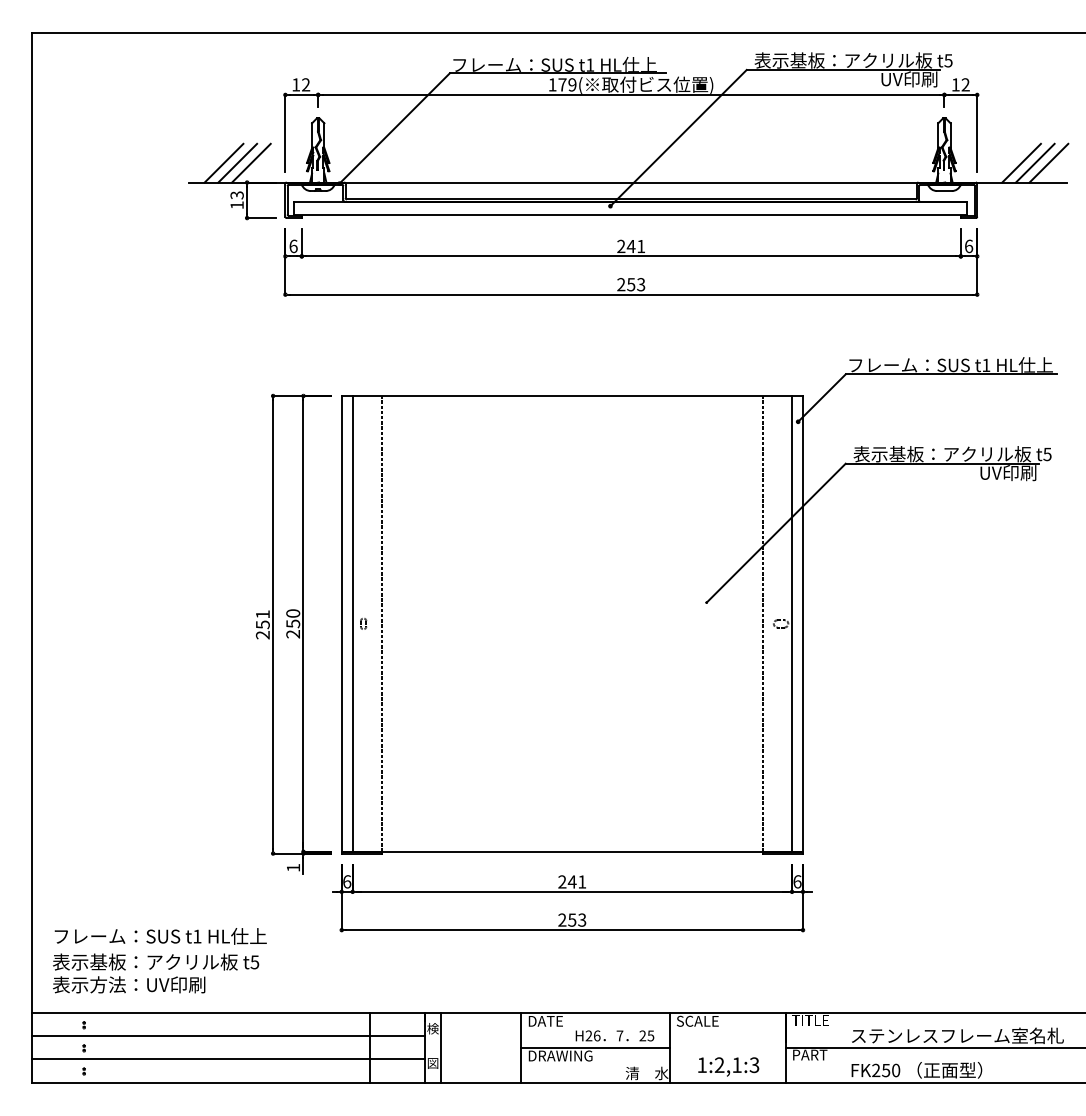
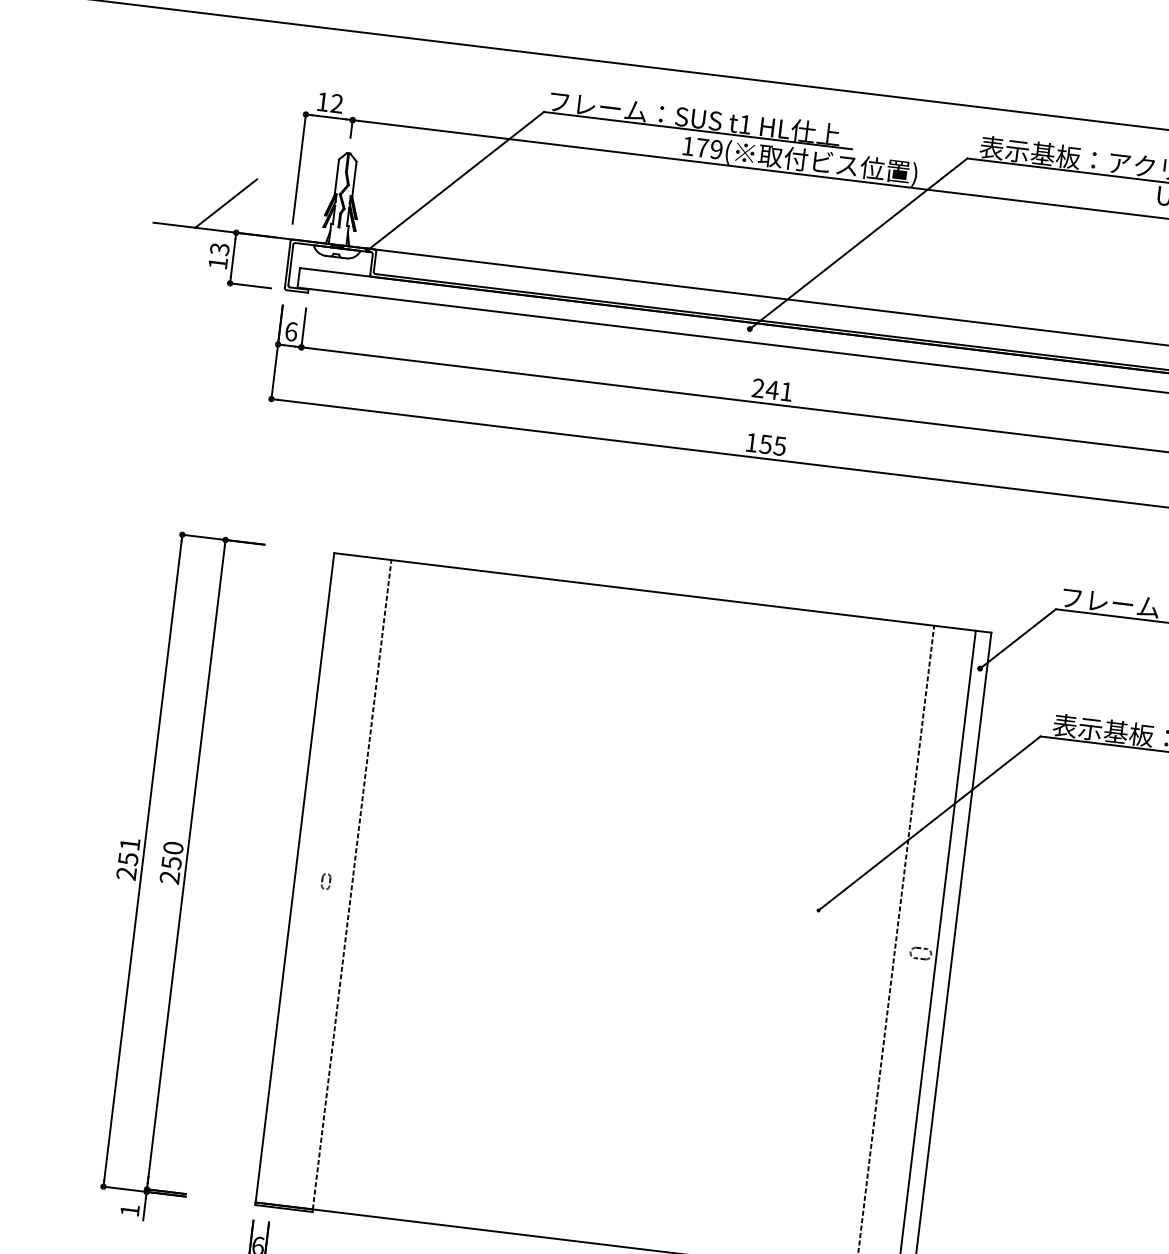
line: (223, 162) -> (206, 200), removed
line: (251, 162) -> (245, 204), removed
text: (631, 284) -> (766, 444), 253 -> 155
line: (352, 623) -> (310, 879), removed
part: (293, 633) -> (170, 876), moved

